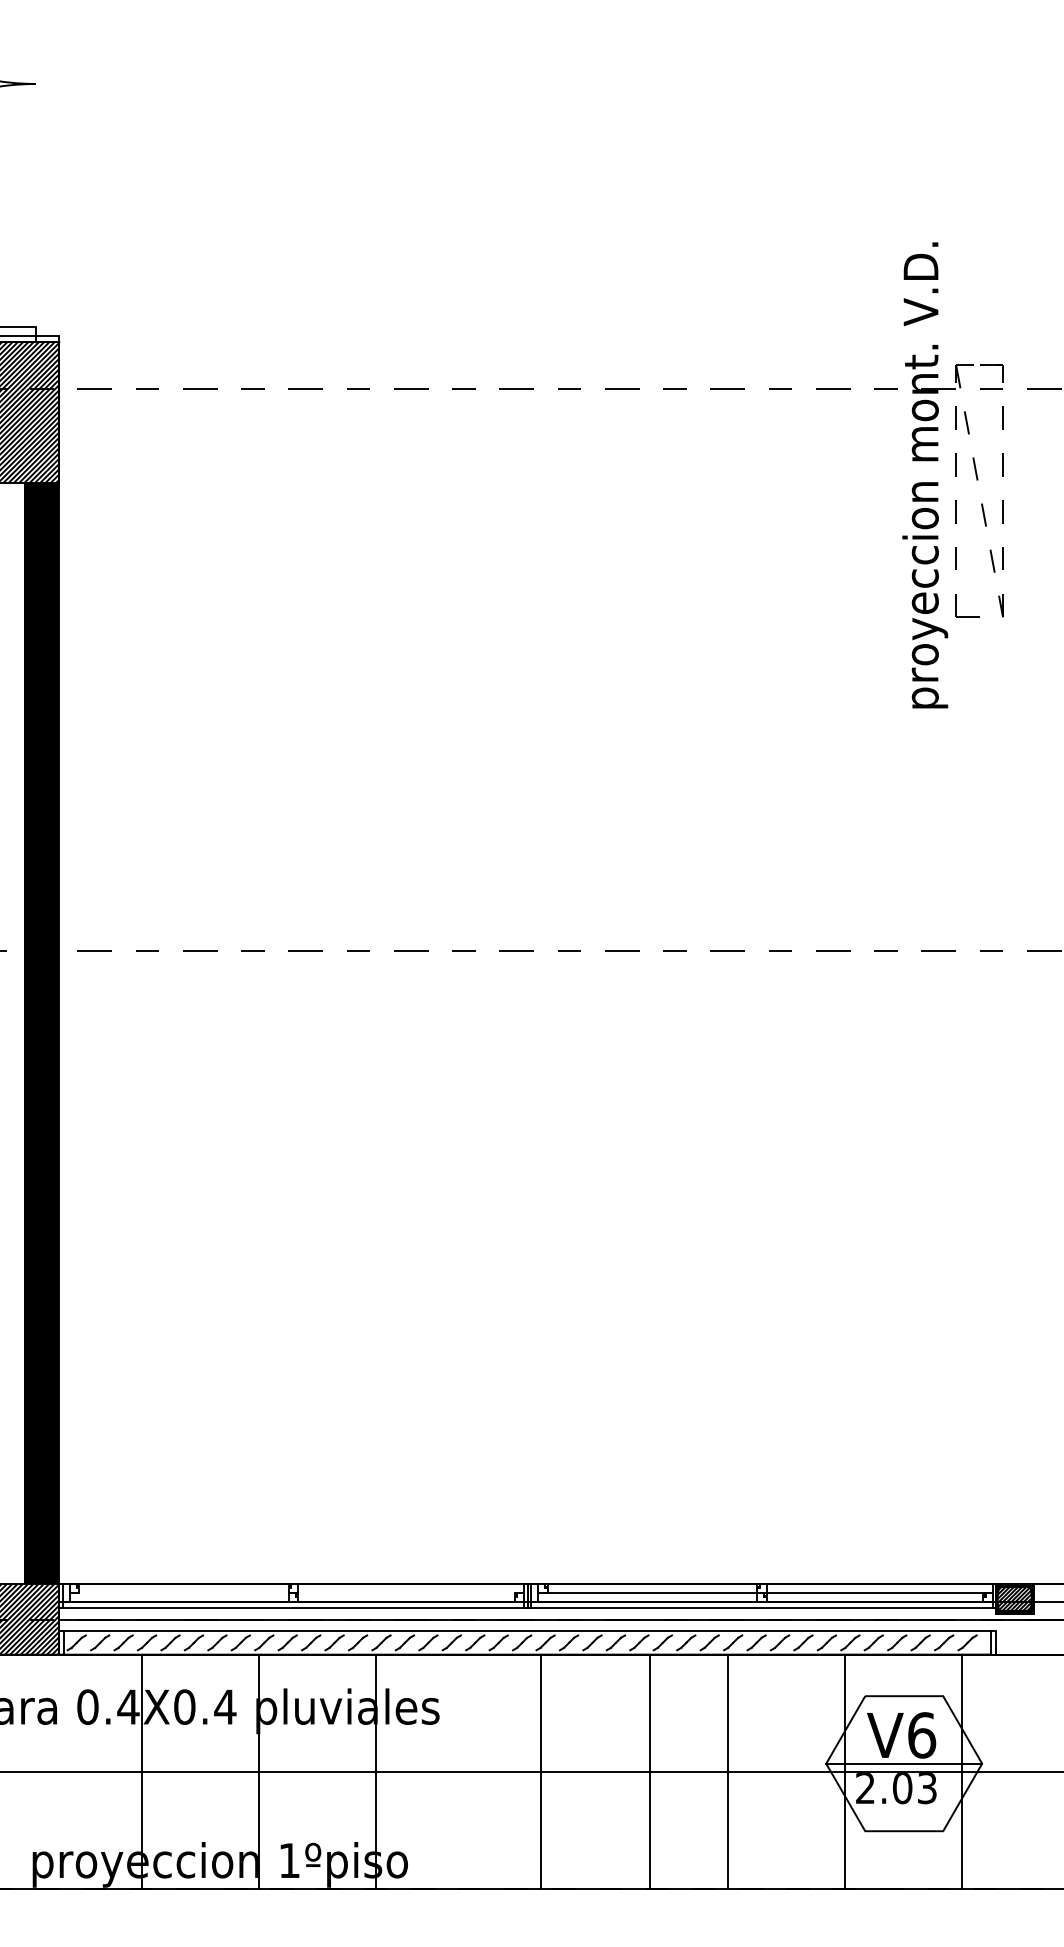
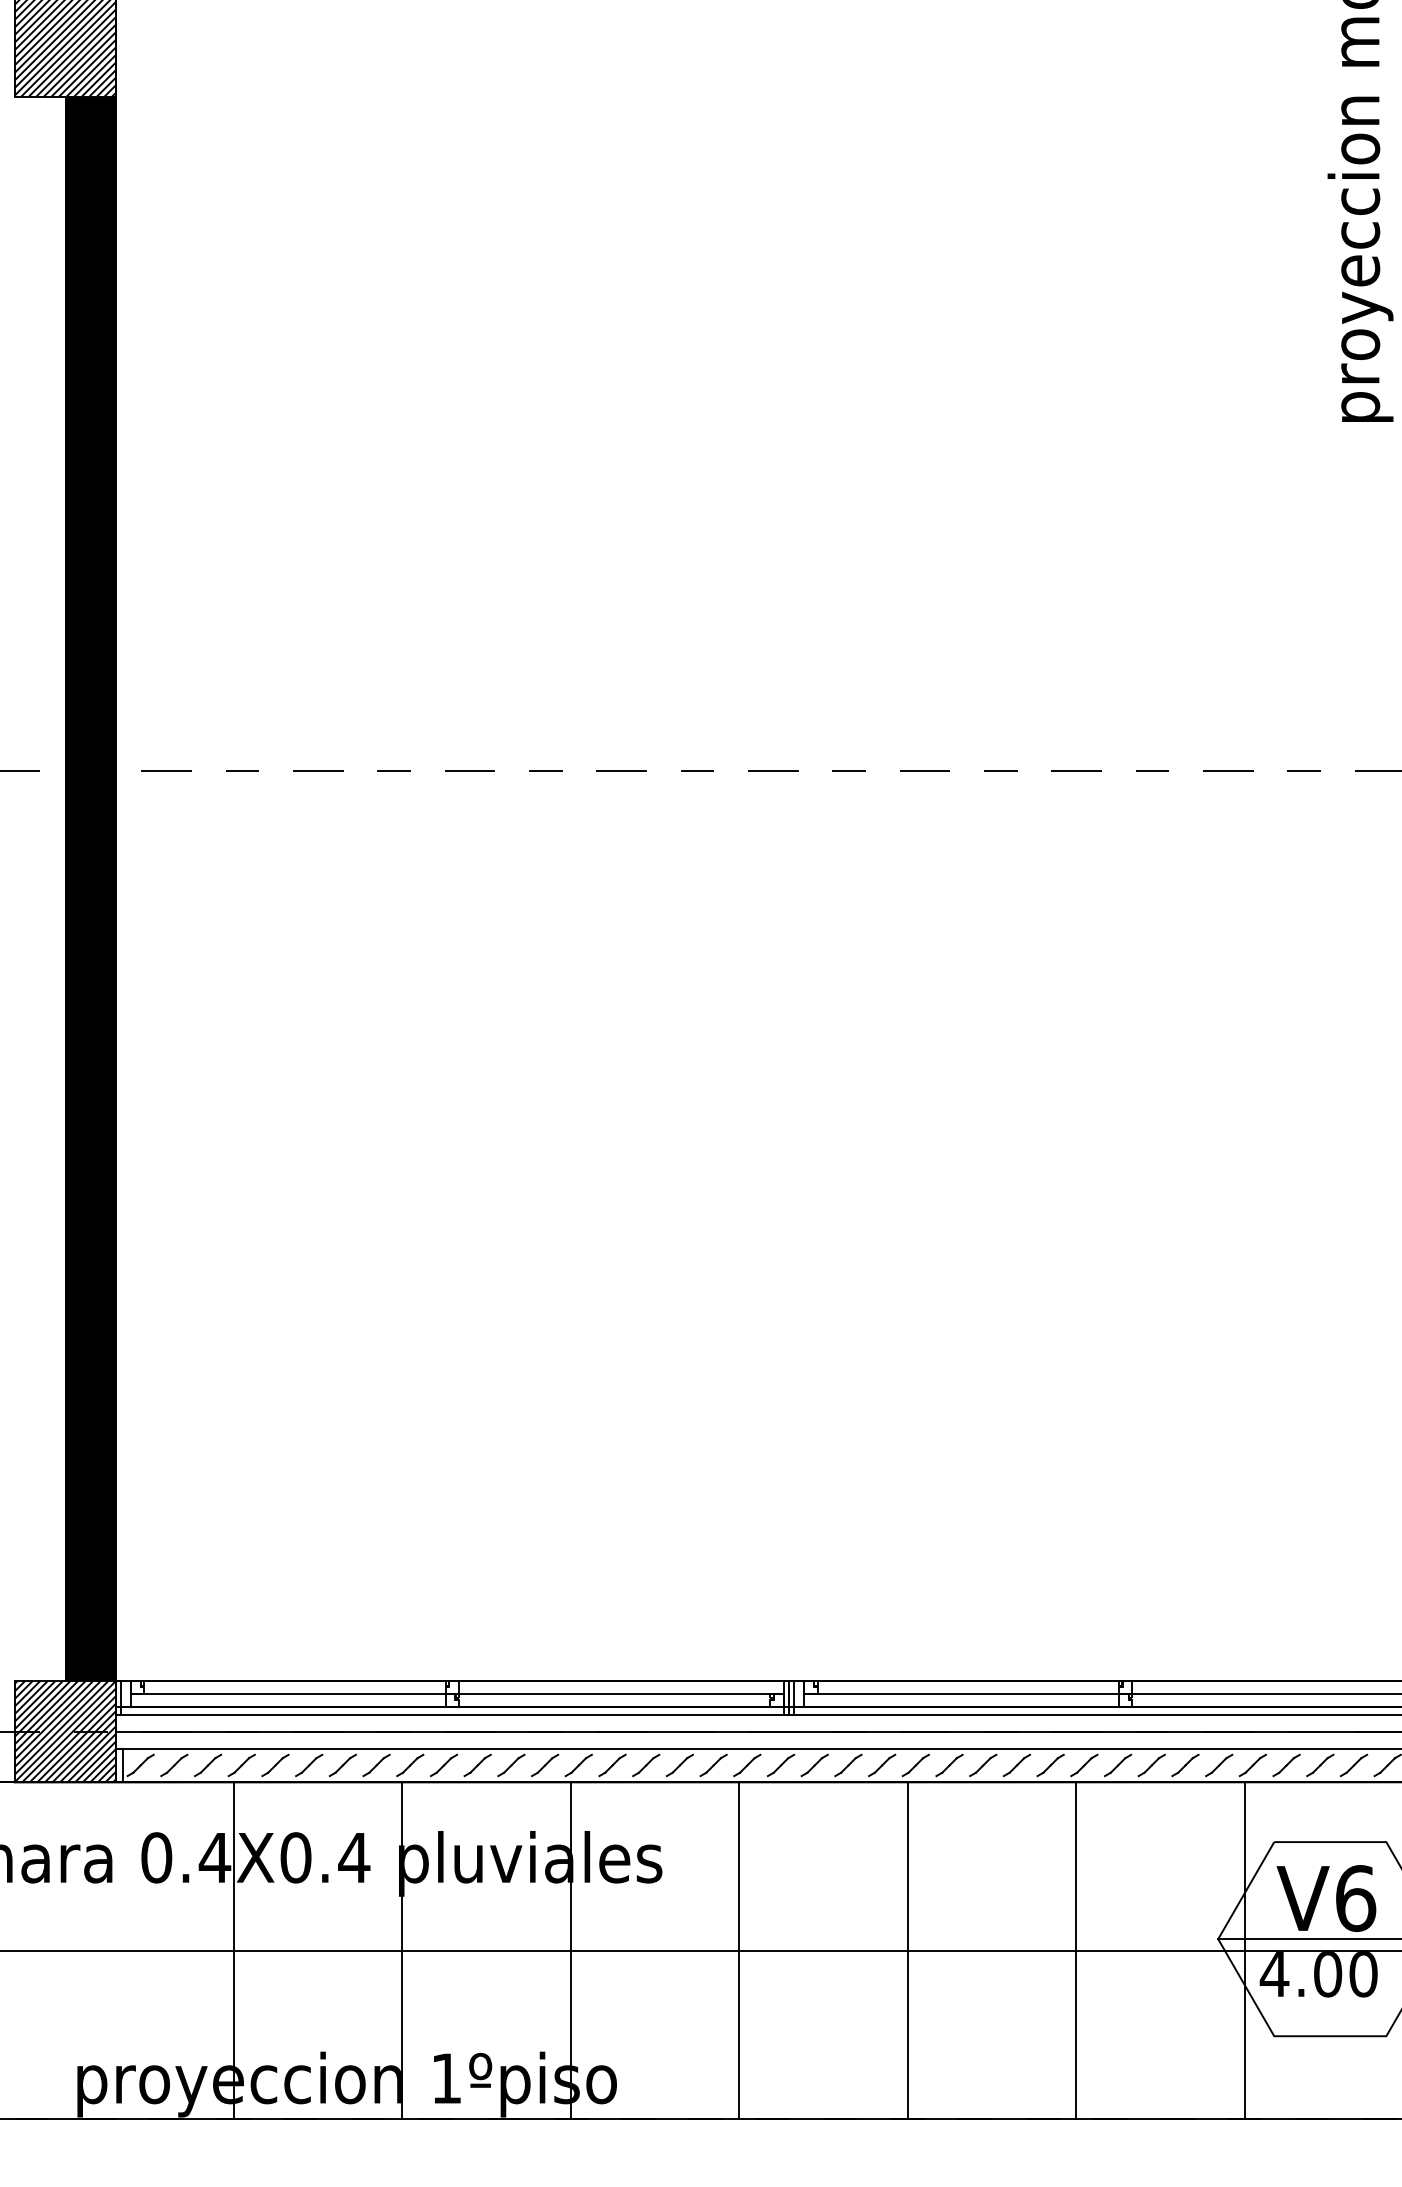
line: (296, 1593) -> (456, 1694), added
line: (541, 1771) -> (739, 1950), moved
line: (650, 1771) -> (908, 1950), moved
text: (896, 1788) -> (1319, 1974), 2.03 -> 4.00

